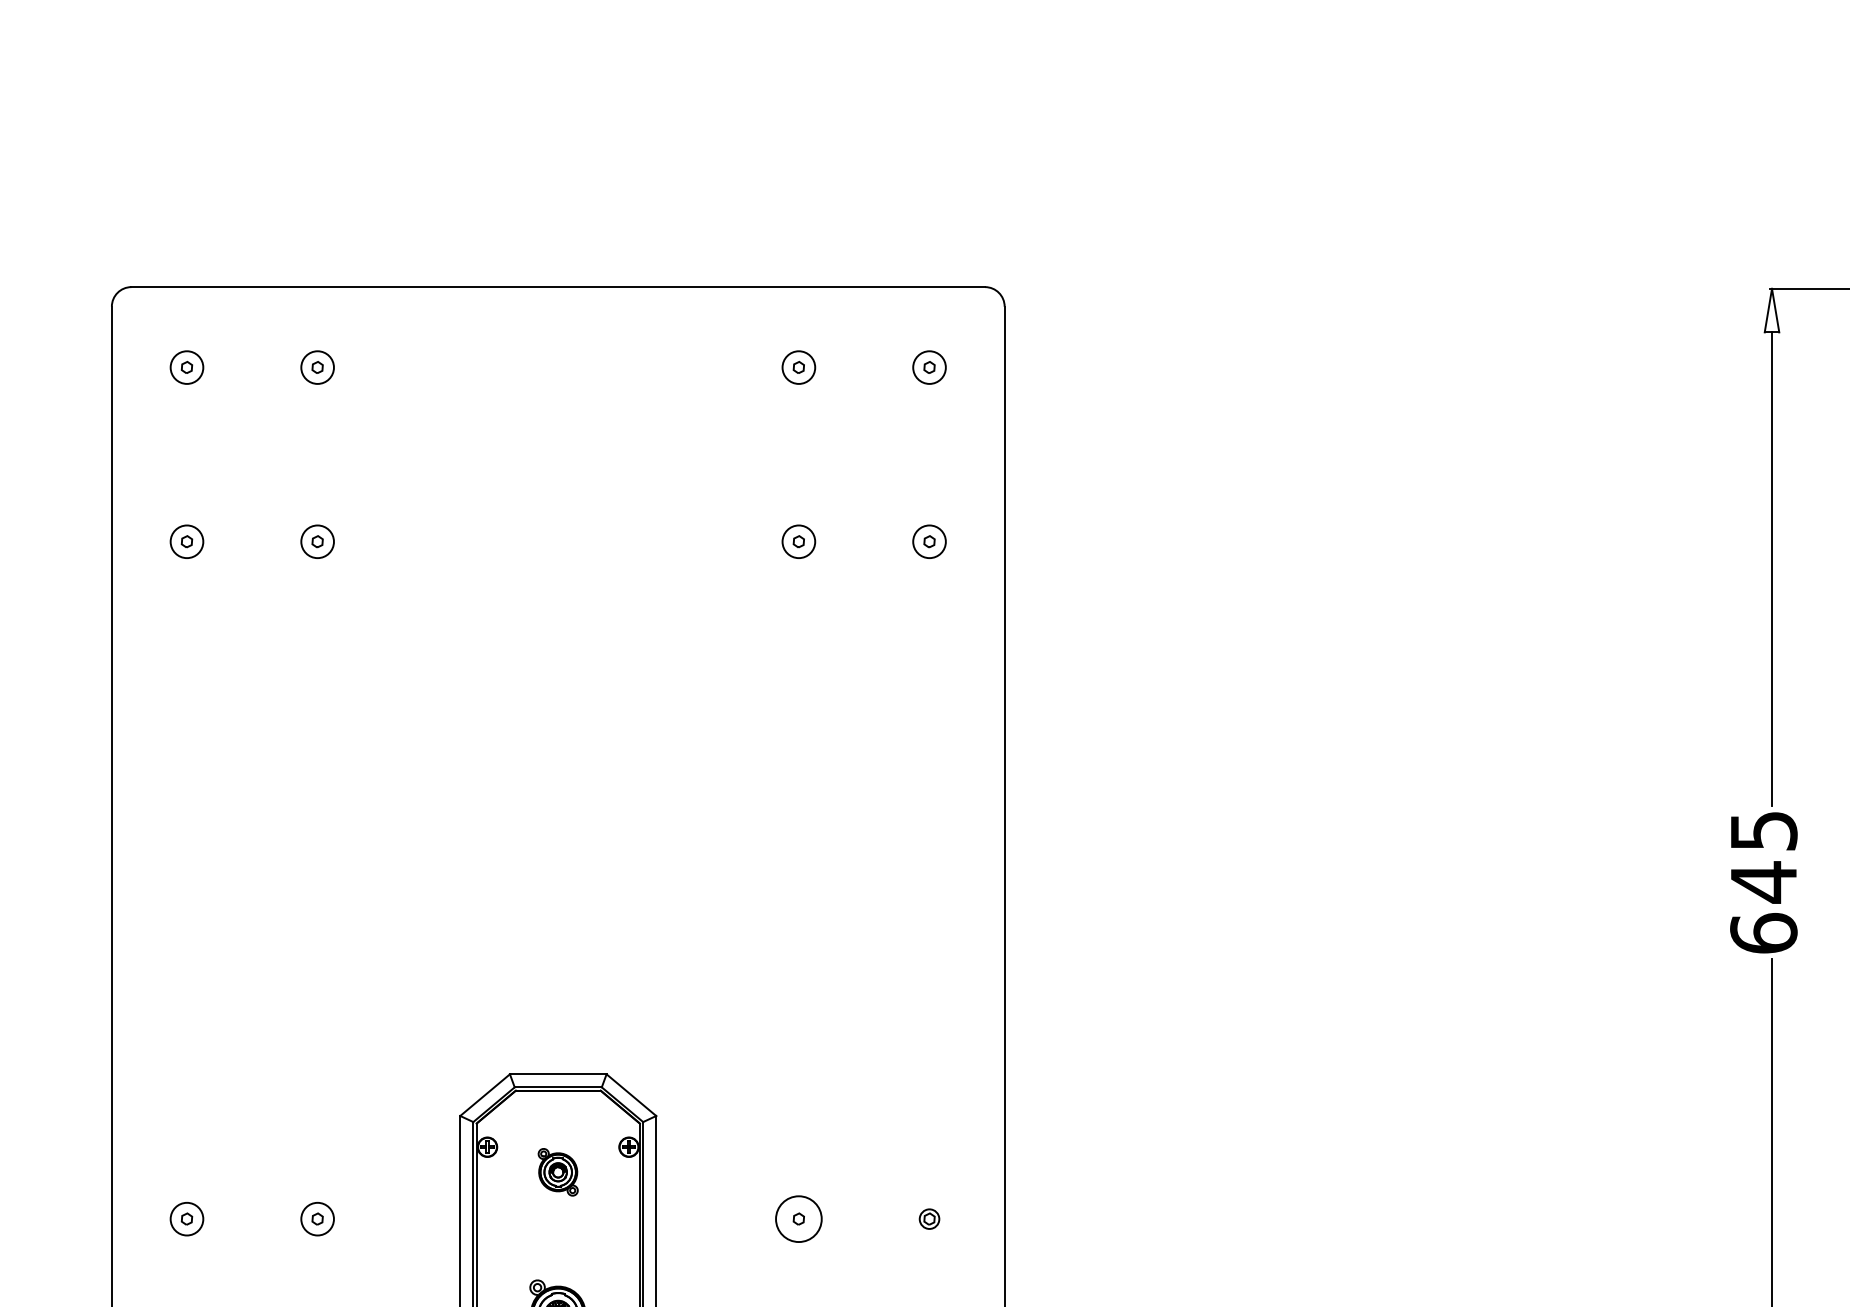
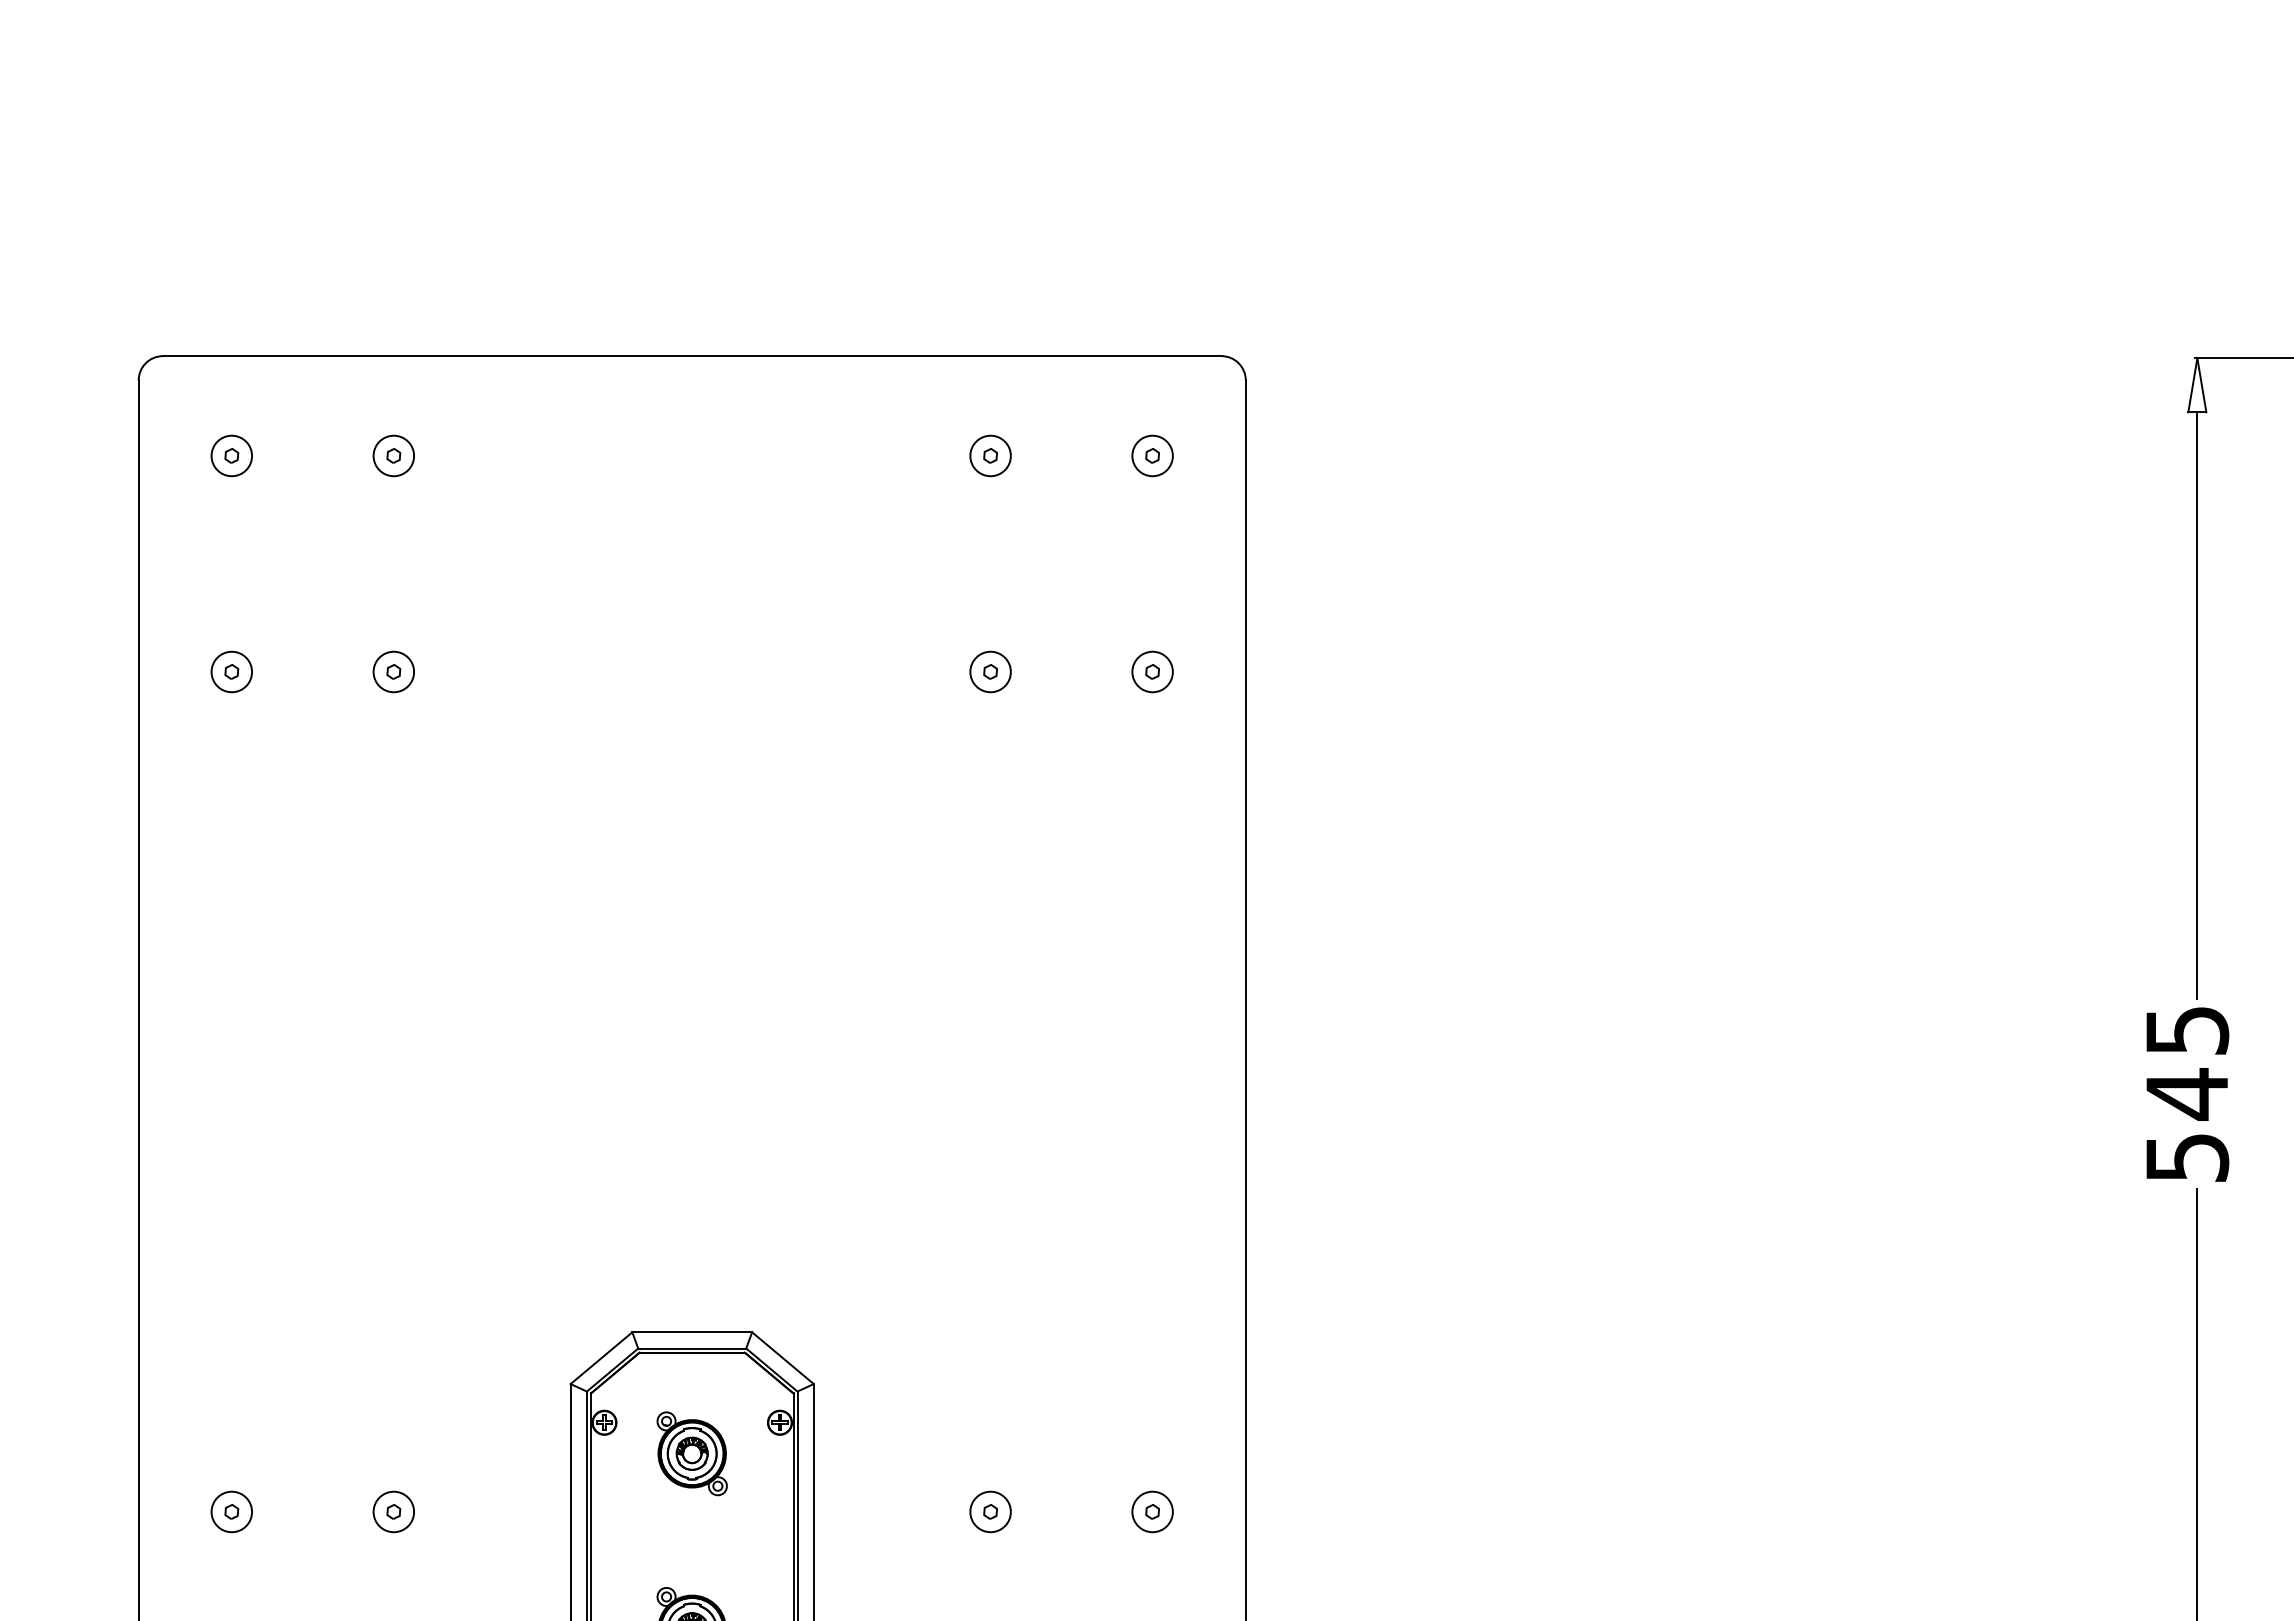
text: (1764, 933) -> (2187, 1157), 645 -> 545
part: (557, 1172) -> (691, 1453), size x1.43
circle: (798, 1218) -> (990, 1511), size x0.71
circle: (929, 1218) -> (1152, 1511), size x1.67

